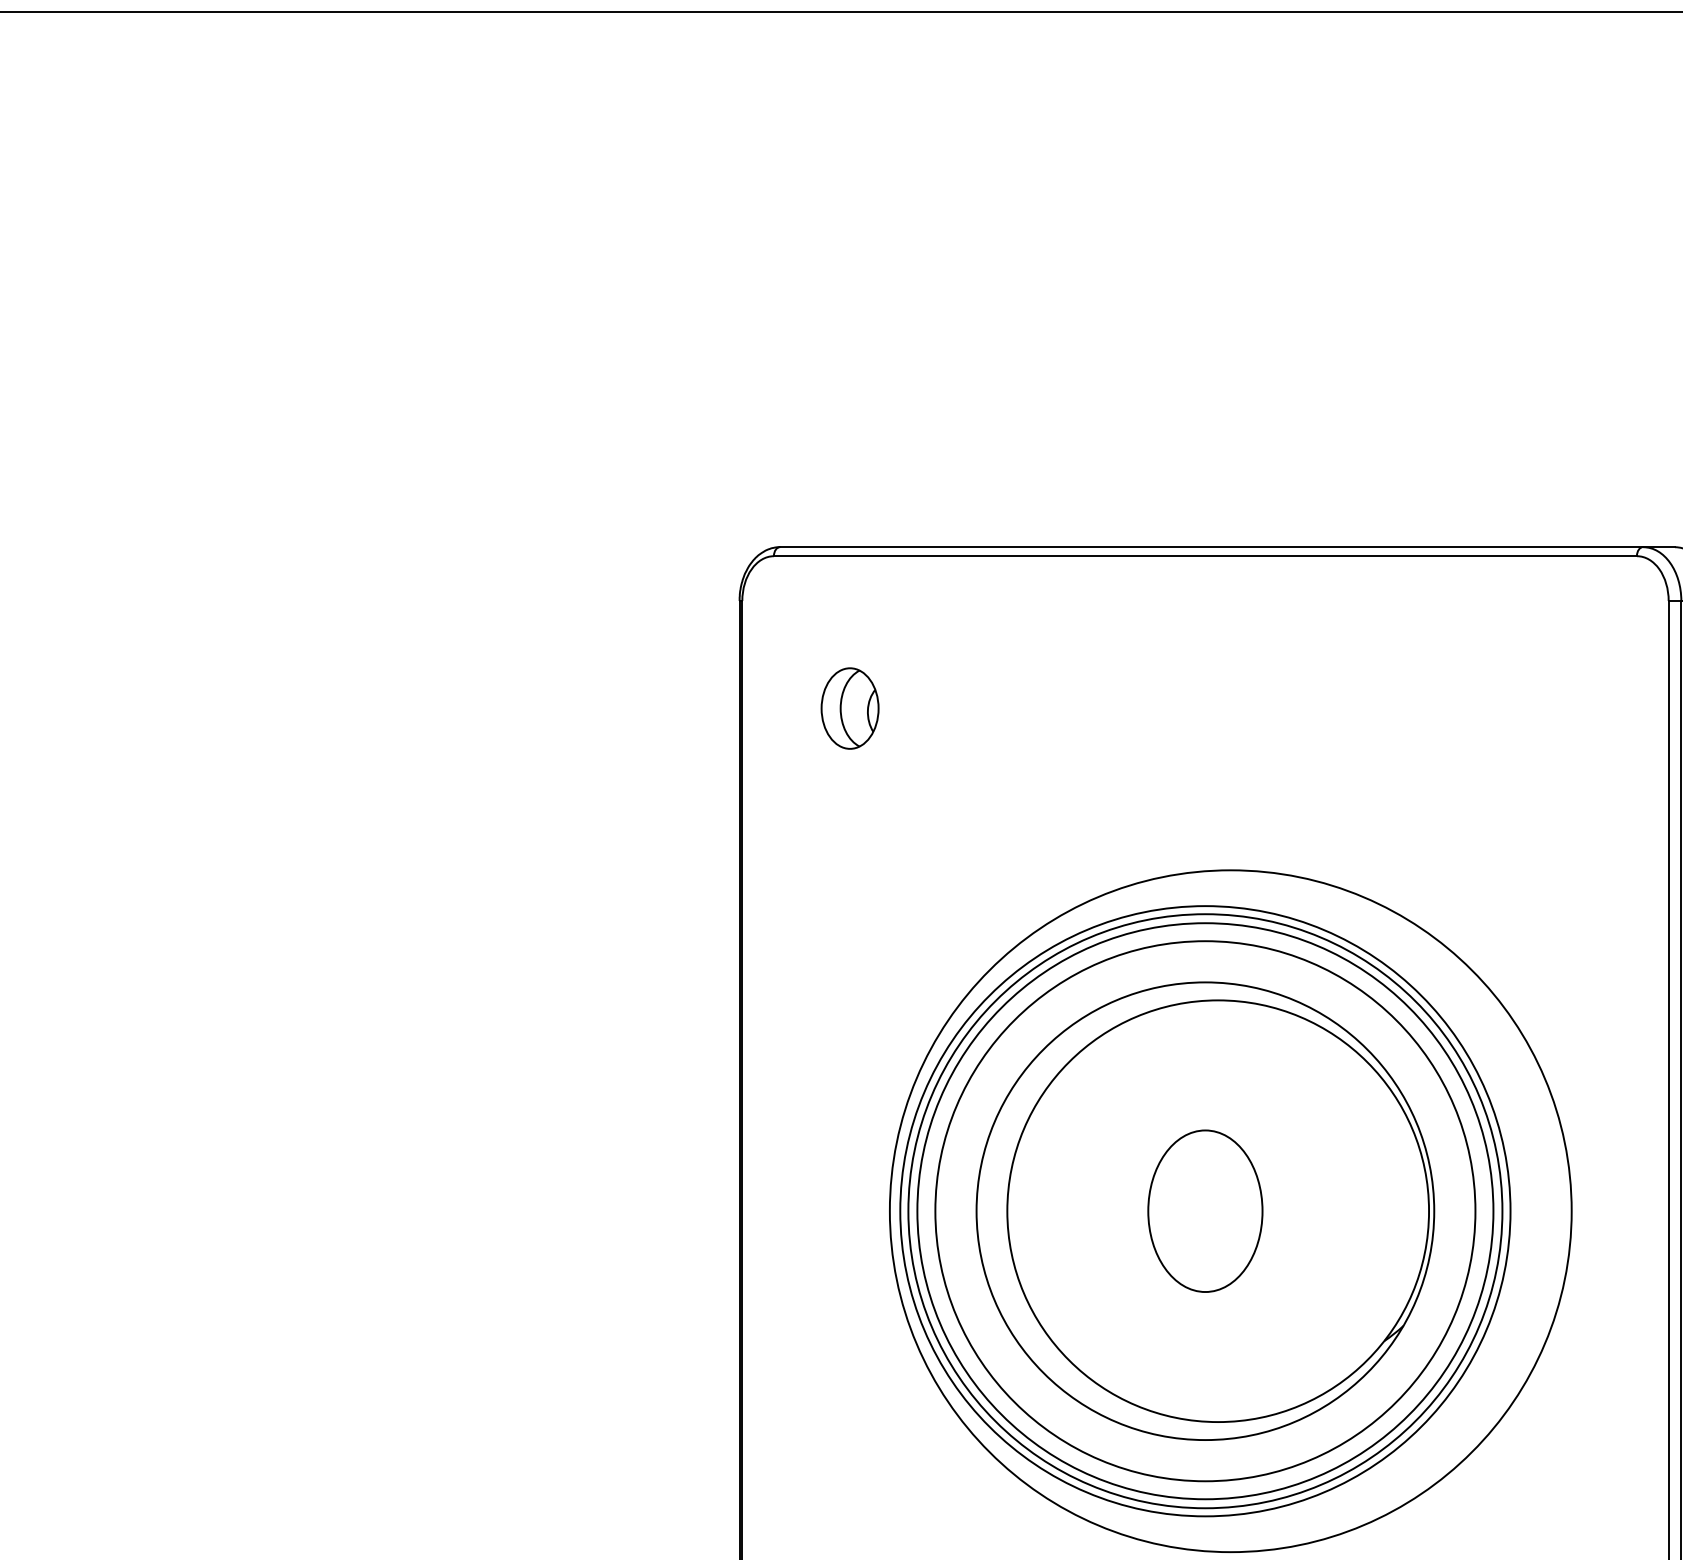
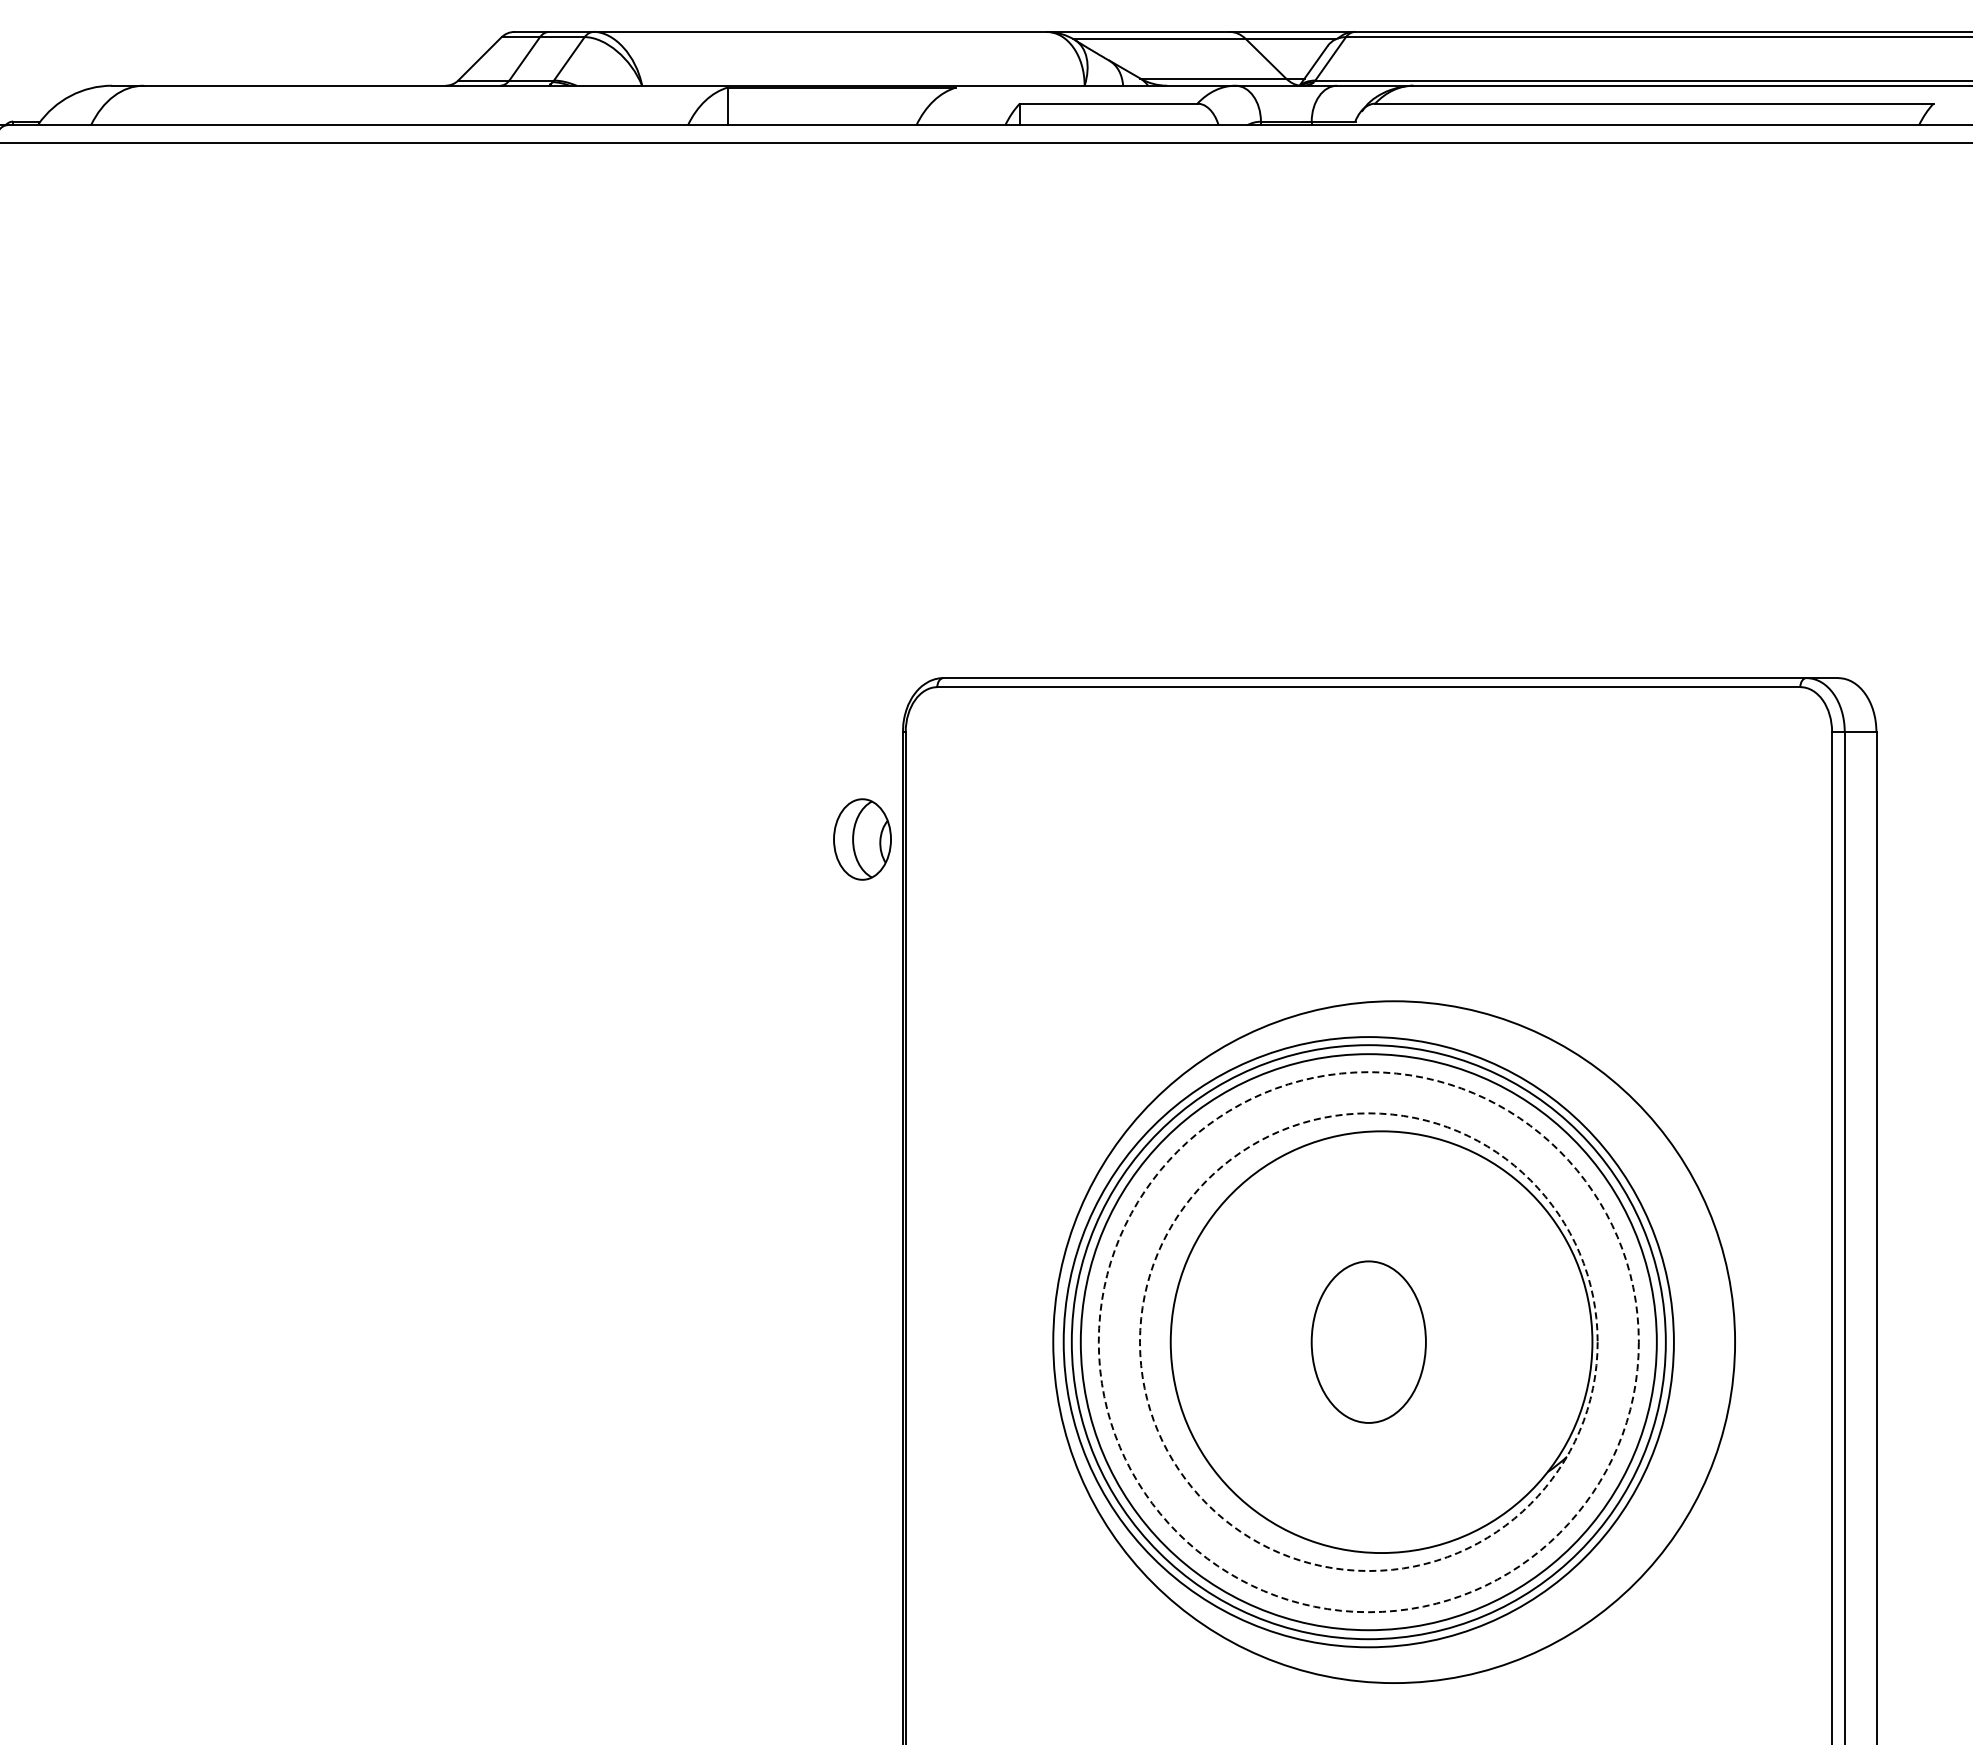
part: (850, 708) -> (862, 839), moved
circle: (1205, 1211) -> (1368, 1342), solid -> dashed
circle: (1205, 1211) -> (1368, 1342), solid -> dashed

